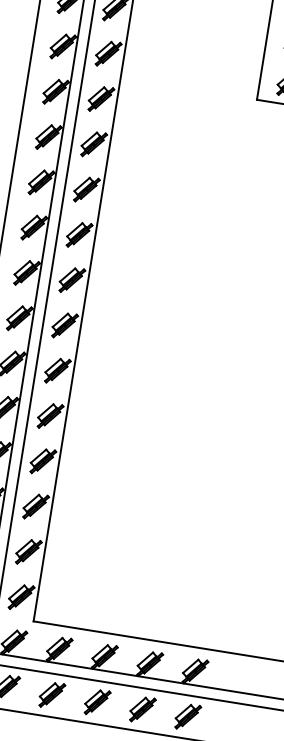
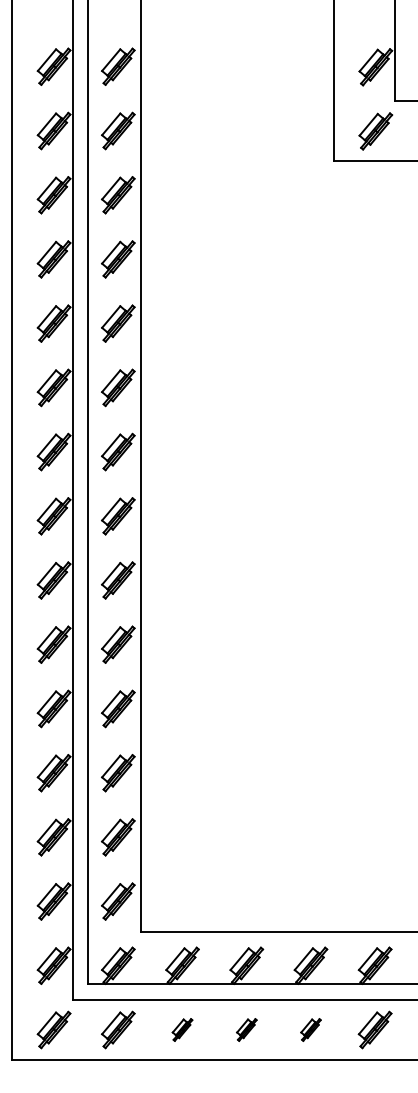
part: (51, 695) -> (182, 1029), size x0.6
part: (97, 702) -> (246, 1029), size x0.6
part: (142, 709) -> (310, 1029), size x0.6

